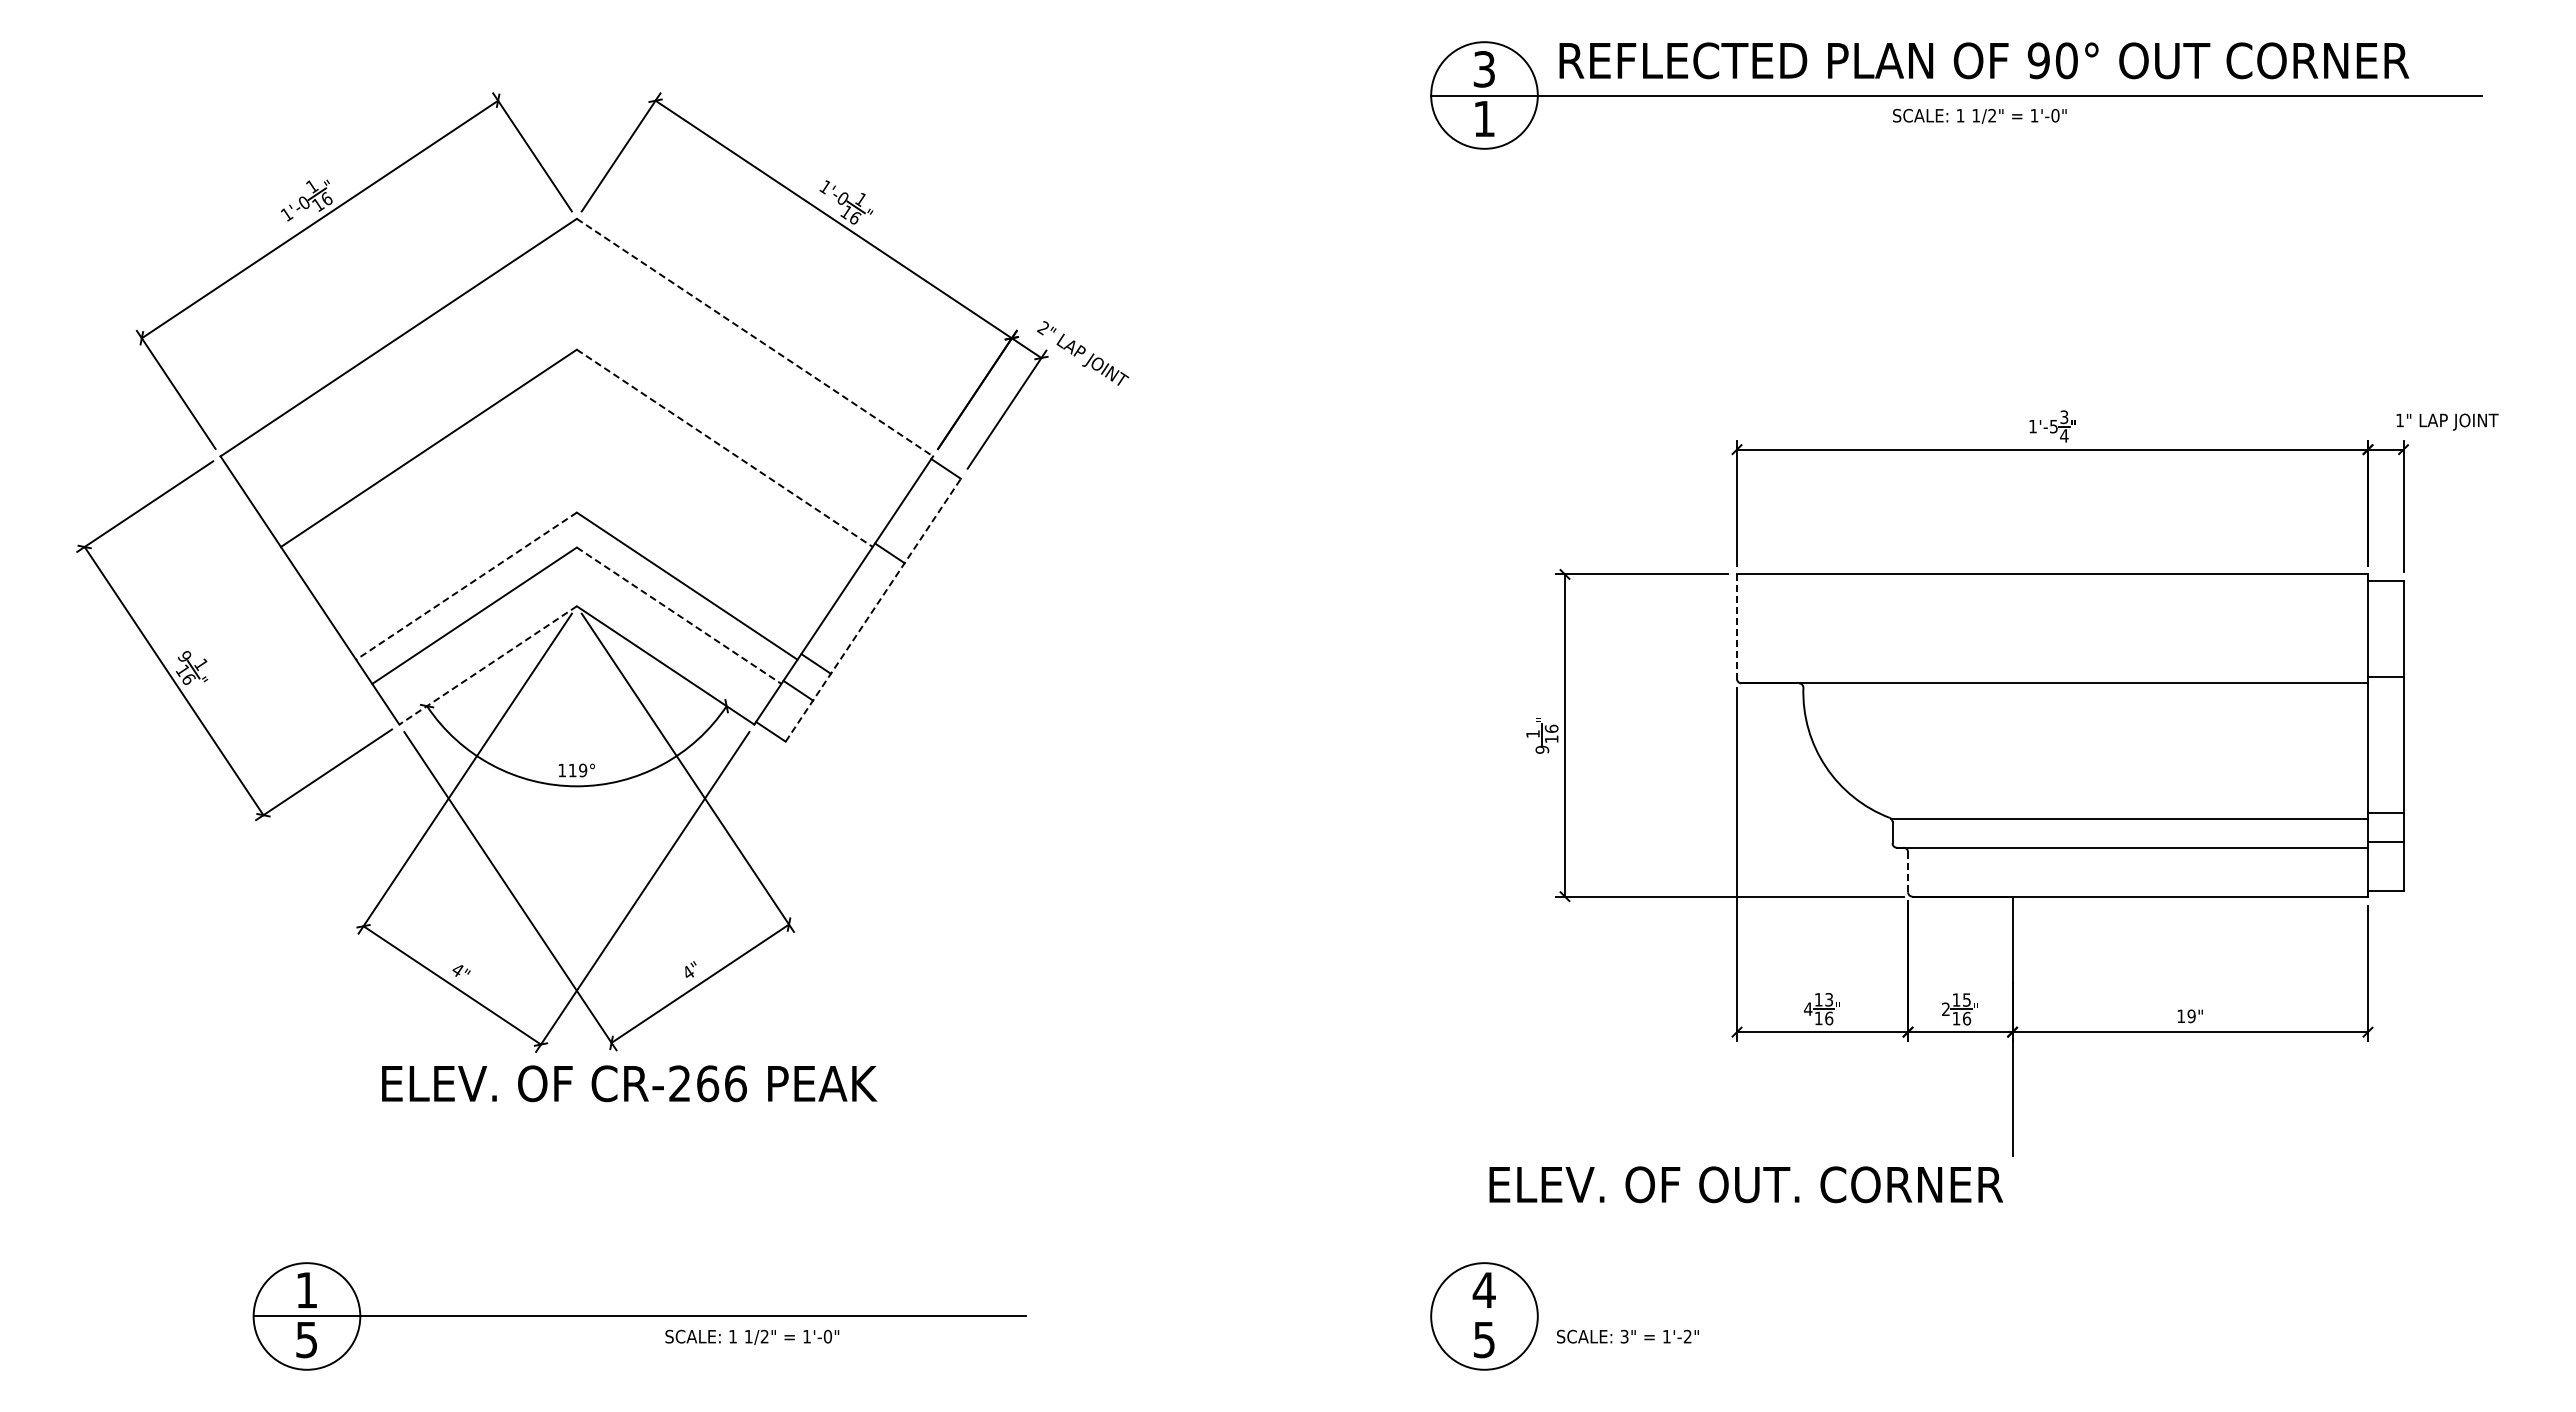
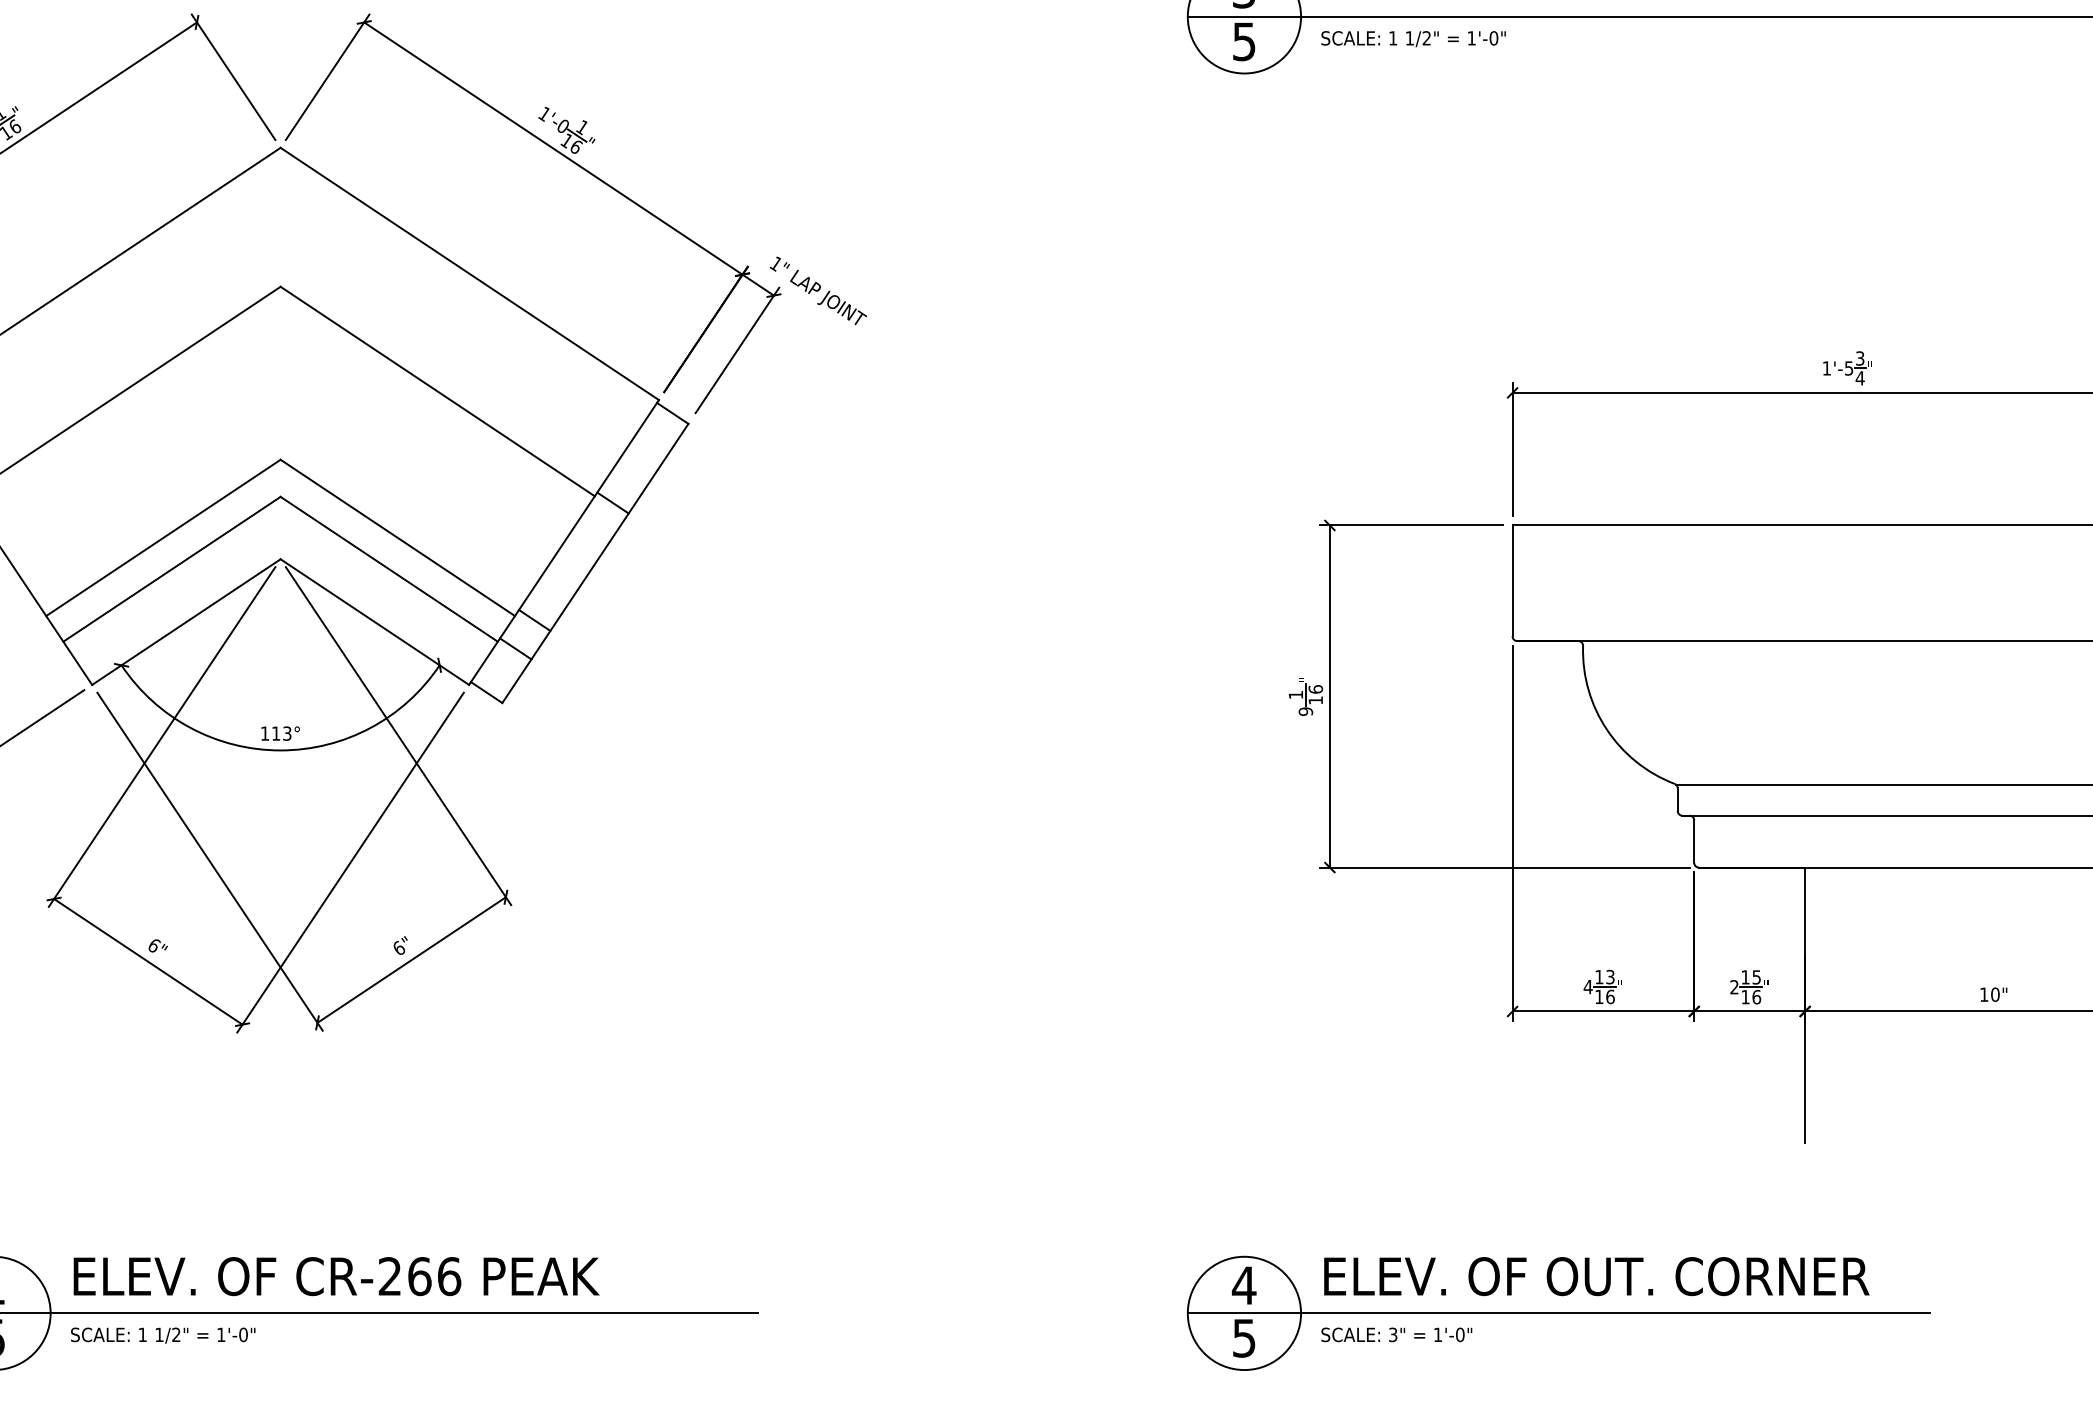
text: (1979, 115) -> (1413, 38), moved
text: (1484, 119) -> (1244, 42), 1 -> 5
text: (1042, 328) -> (775, 264), 2" -> 1"
line: (755, 337) -> (470, 273), dashed -> solid
line: (724, 448) -> (437, 391), dashed -> solid
line: (466, 586) -> (163, 538), dashed -> solid
line: (873, 610) -> (595, 563), dashed -> solid
line: (679, 615) -> (389, 569), dashed -> solid
line: (1737, 627) -> (1513, 581), dashed -> solid
line: (488, 665) -> (186, 622), dashed -> solid
text: (583, 770) -> (287, 733), 119° -> 113°
line: (1908, 872) -> (1694, 841), dashed -> solid
text: (458, 970) -> (154, 946), 4" -> 6"
text: (688, 971) -> (399, 947), 4" -> 6"
text: (2191, 1016) -> (1995, 994), 19" -> 10"
text: (629, 1083) -> (336, 1276), moved
text: (1746, 1184) -> (1596, 1276), moved
line: (1780, 1316) -> (1558, 1313), added
text: (752, 1336) -> (163, 1334), moved
text: (1687, 1336) -> (1460, 1334), 1'-2" -> 1'-0"

